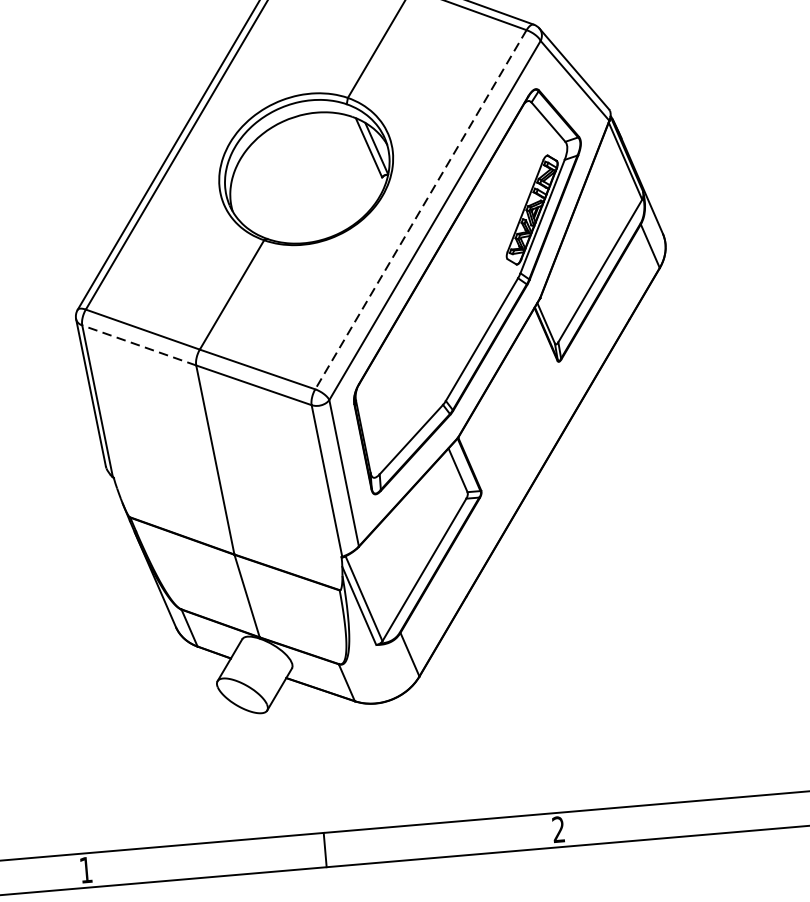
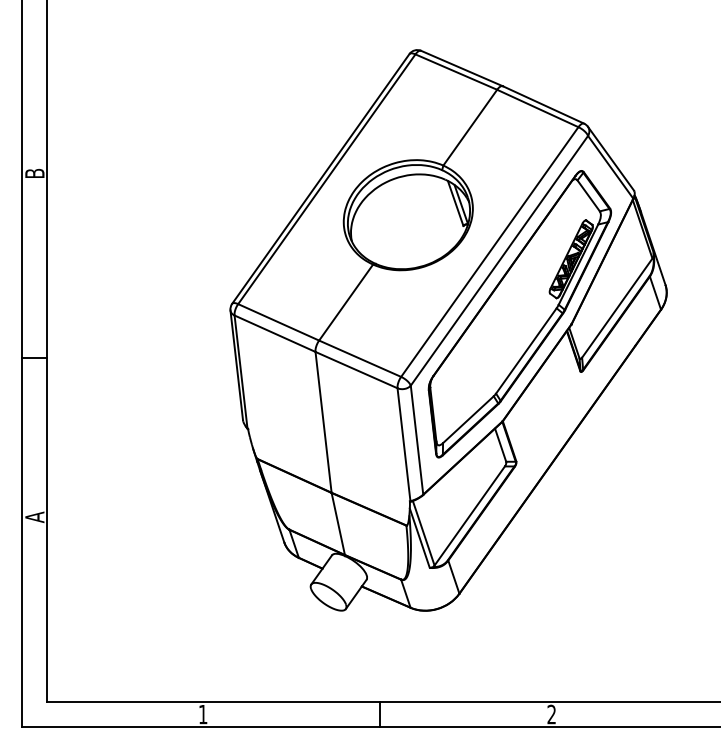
line: (420, 210) -> (489, 252), dashed -> solid
line: (138, 345) -> (274, 333), dashed -> solid

